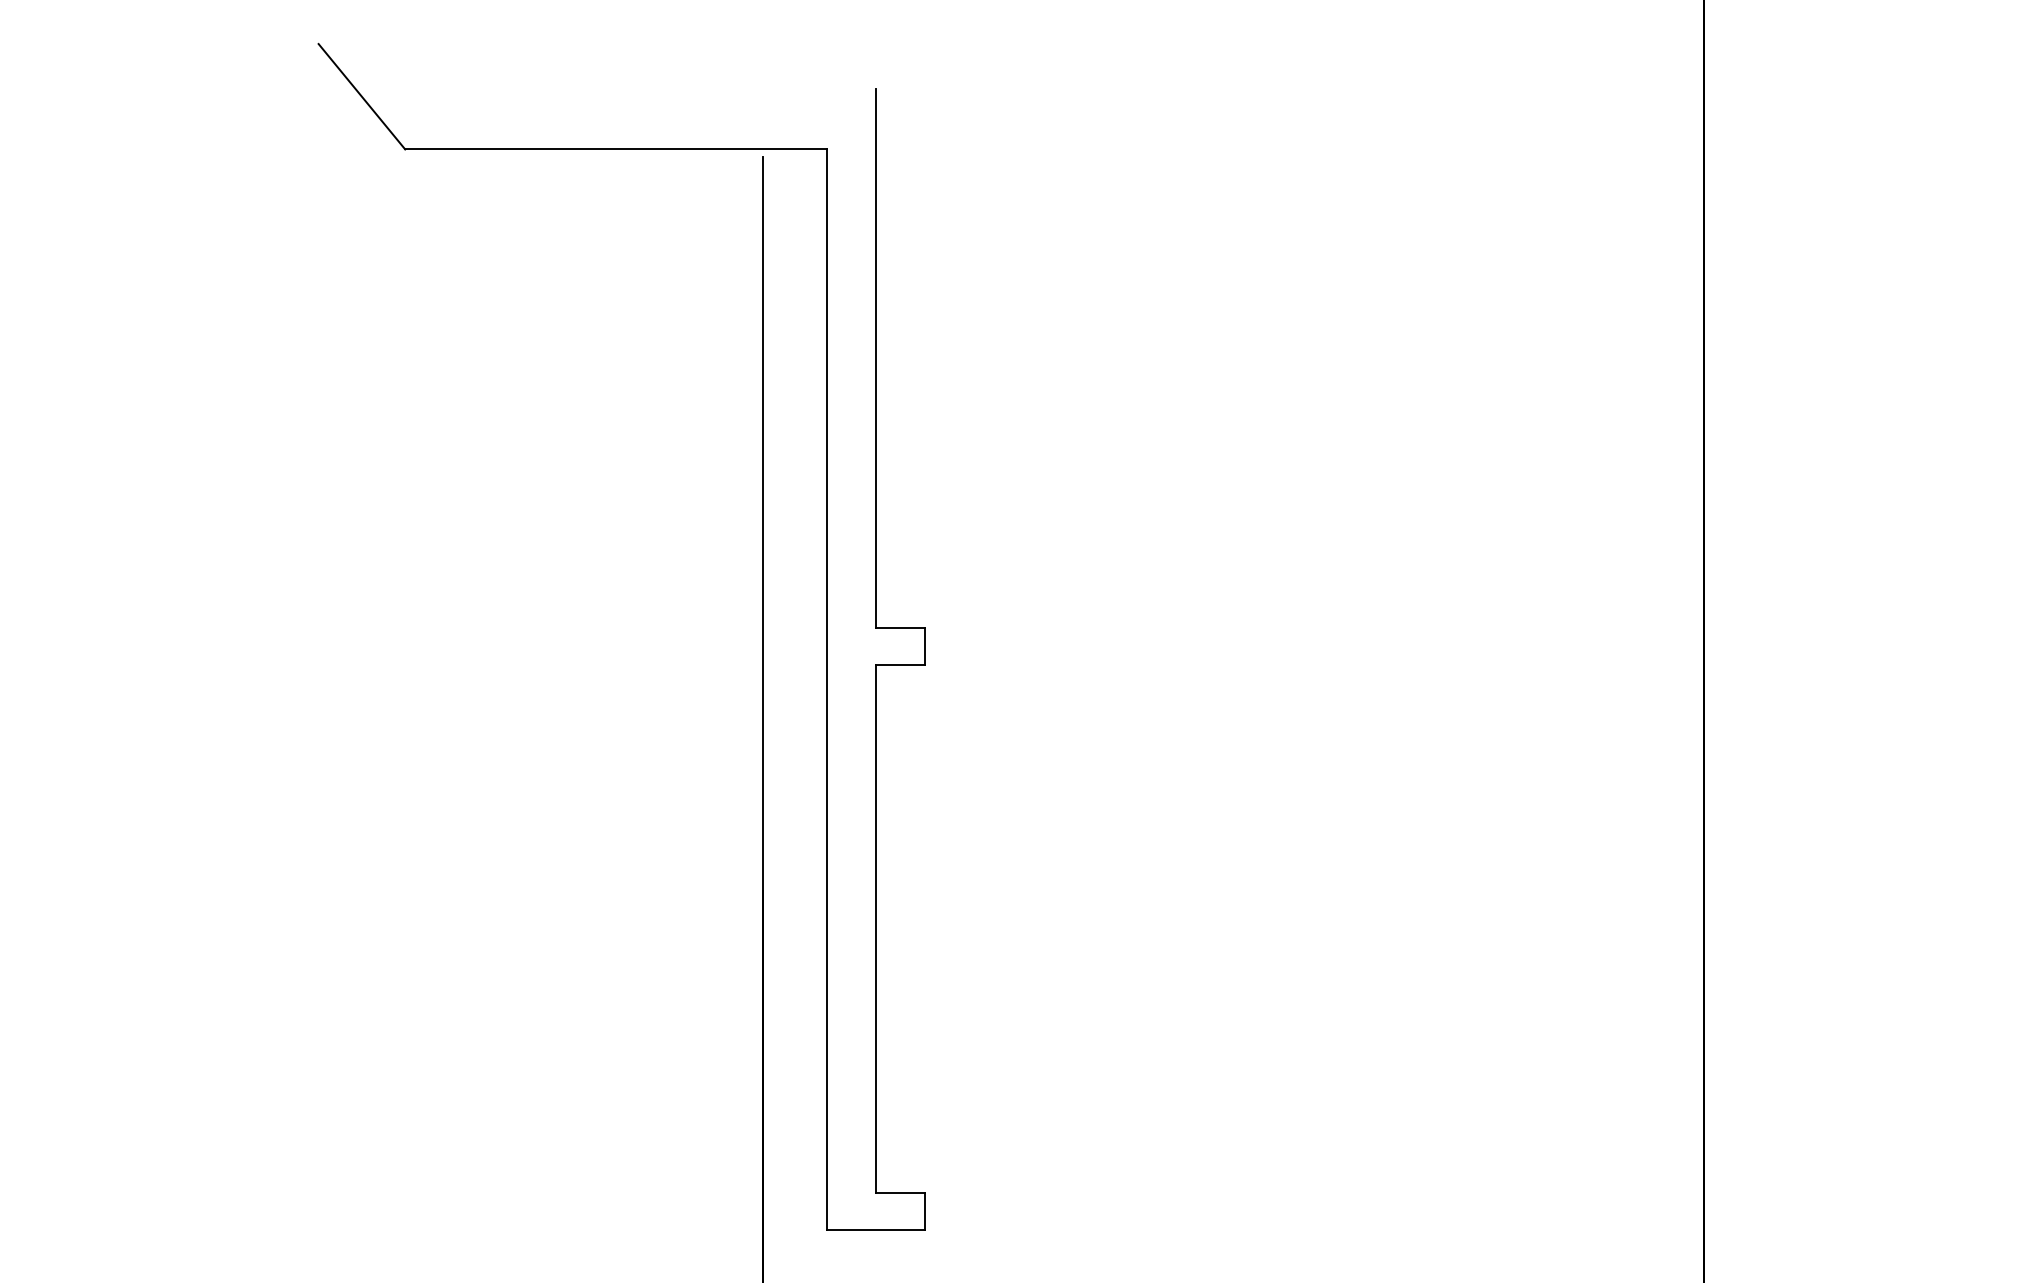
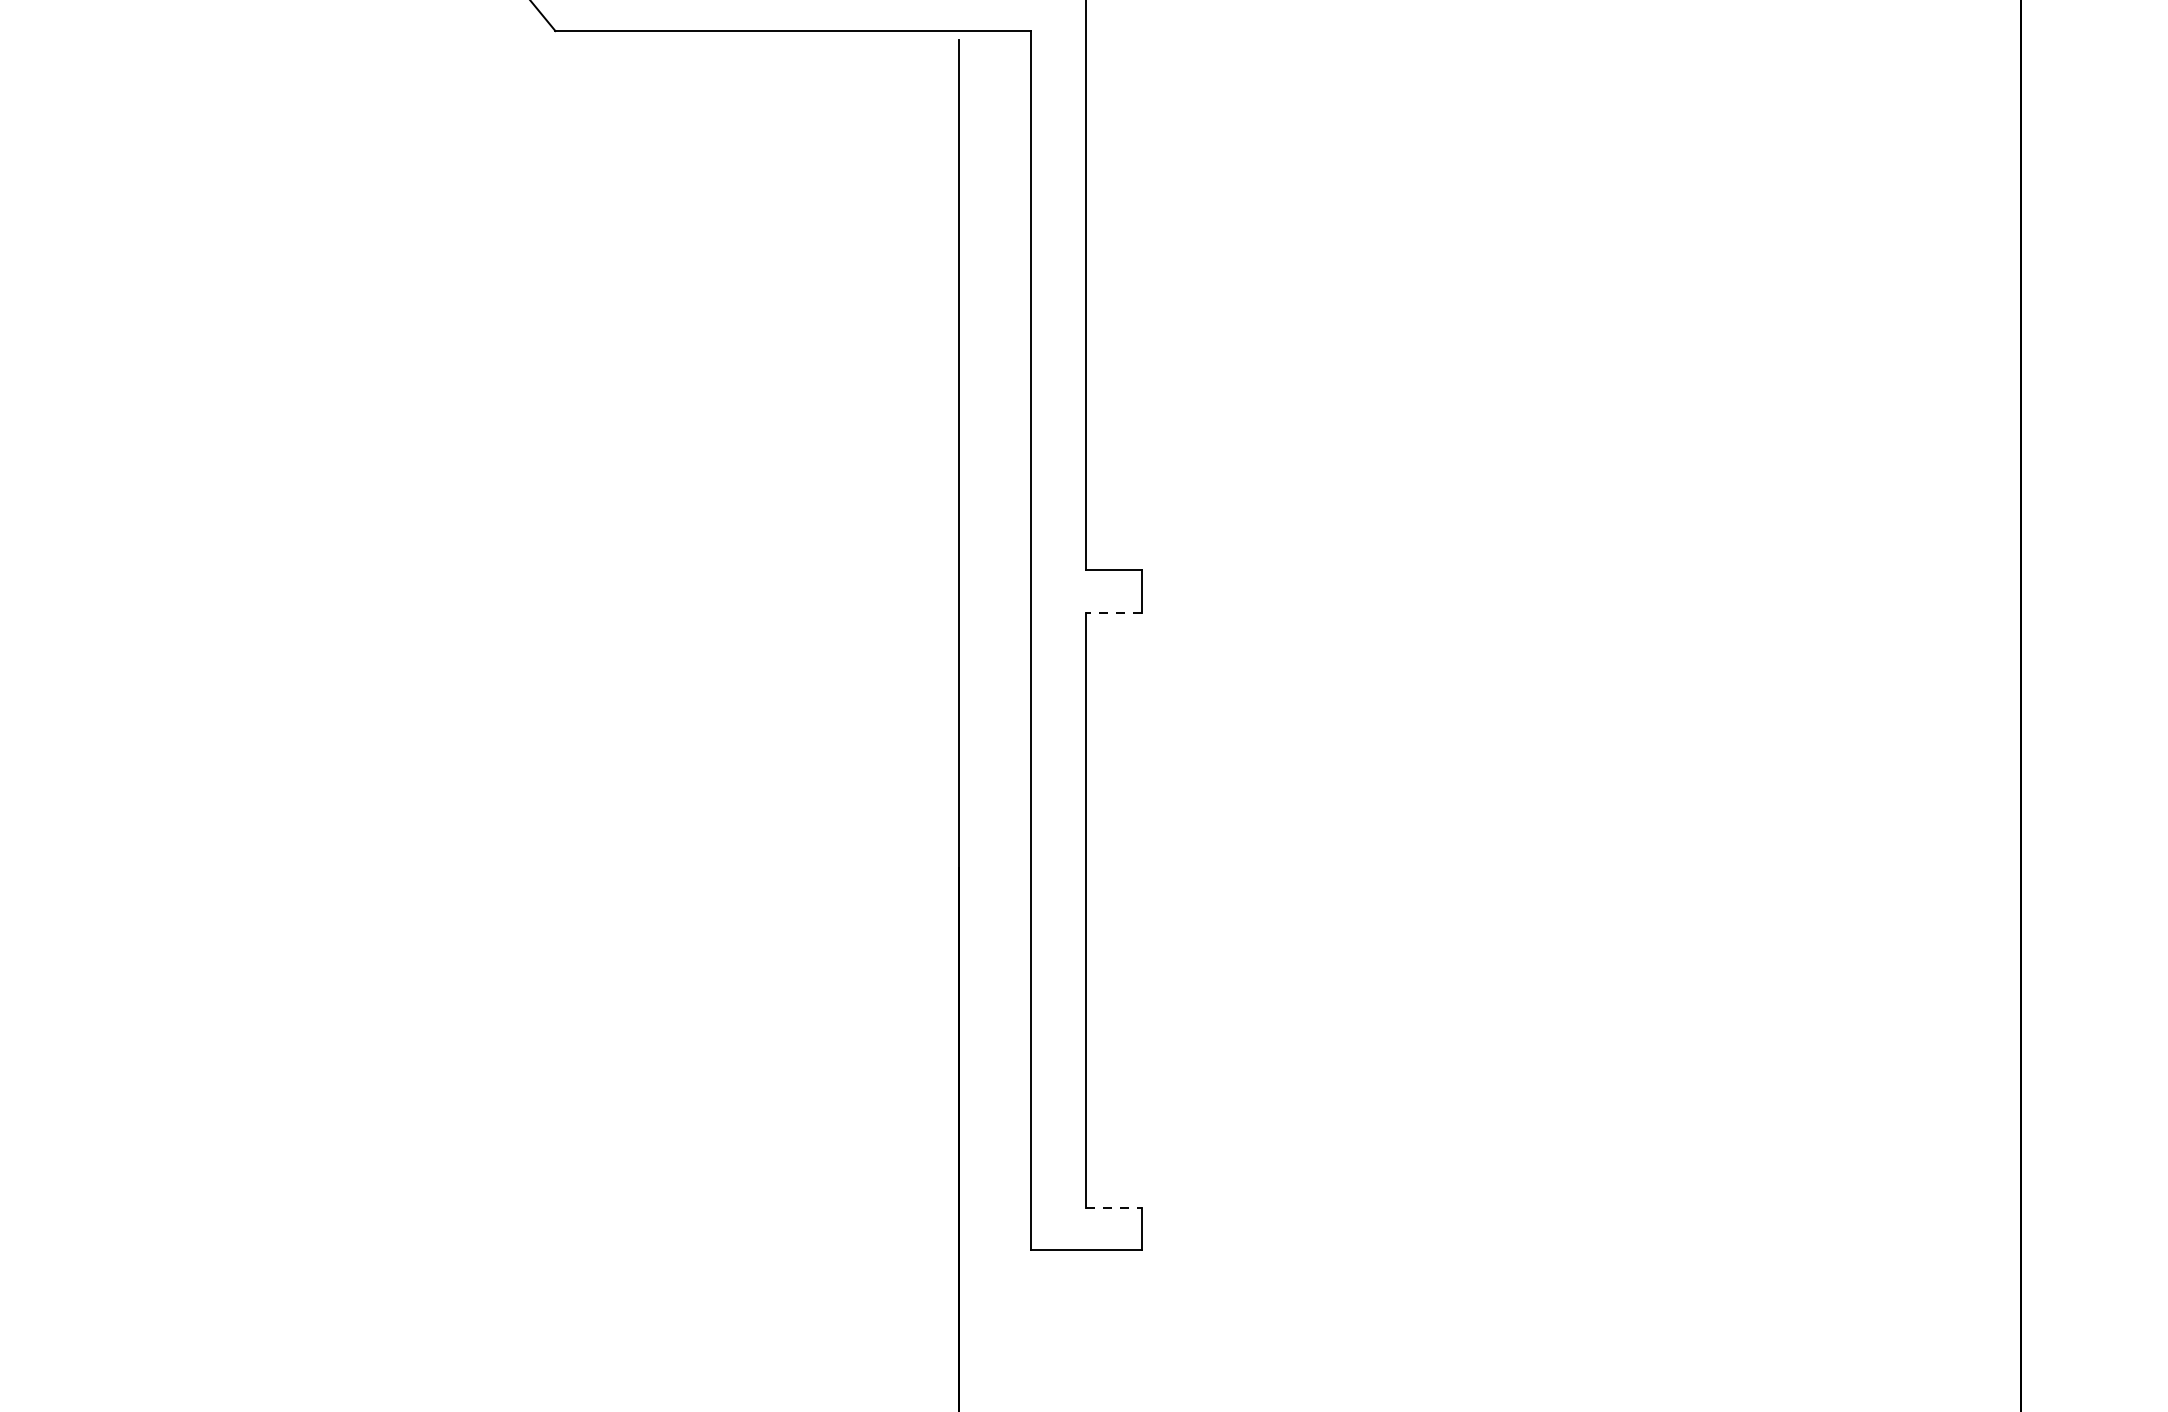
line: (899, 665) -> (1112, 613), solid -> dashed
line: (900, 1192) -> (1114, 1207), solid -> dashed

